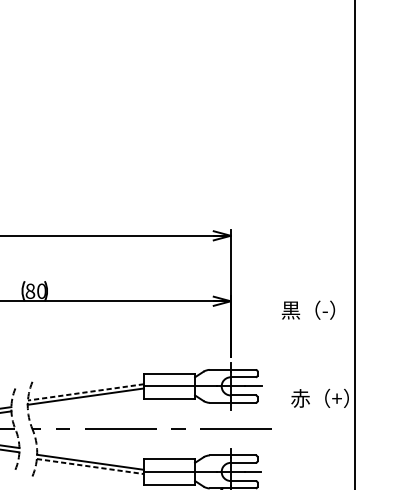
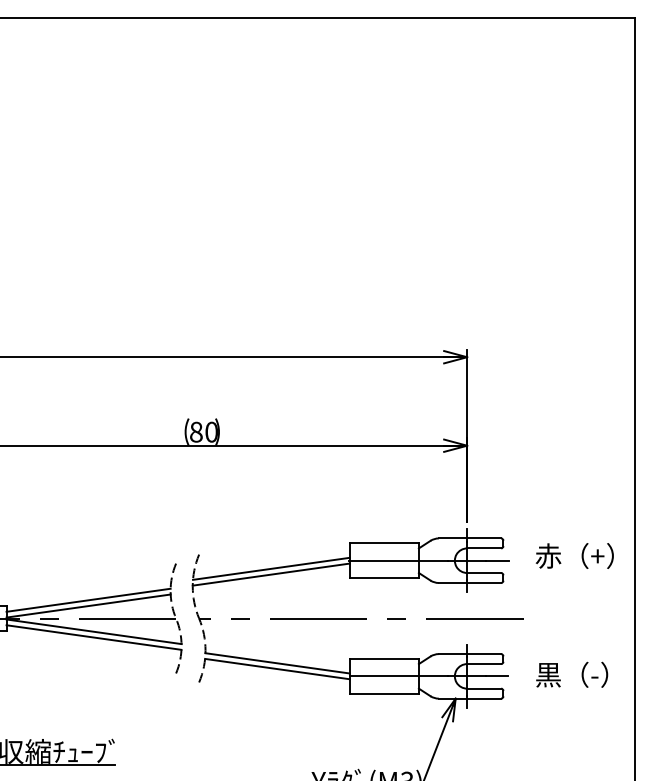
text: (308, 310) -> (572, 674), moved
line: (85, 392) -> (270, 568), dashed -> solid
text: (319, 398) -> (574, 555), moved
line: (90, 466) -> (277, 669), dashed -> solid

